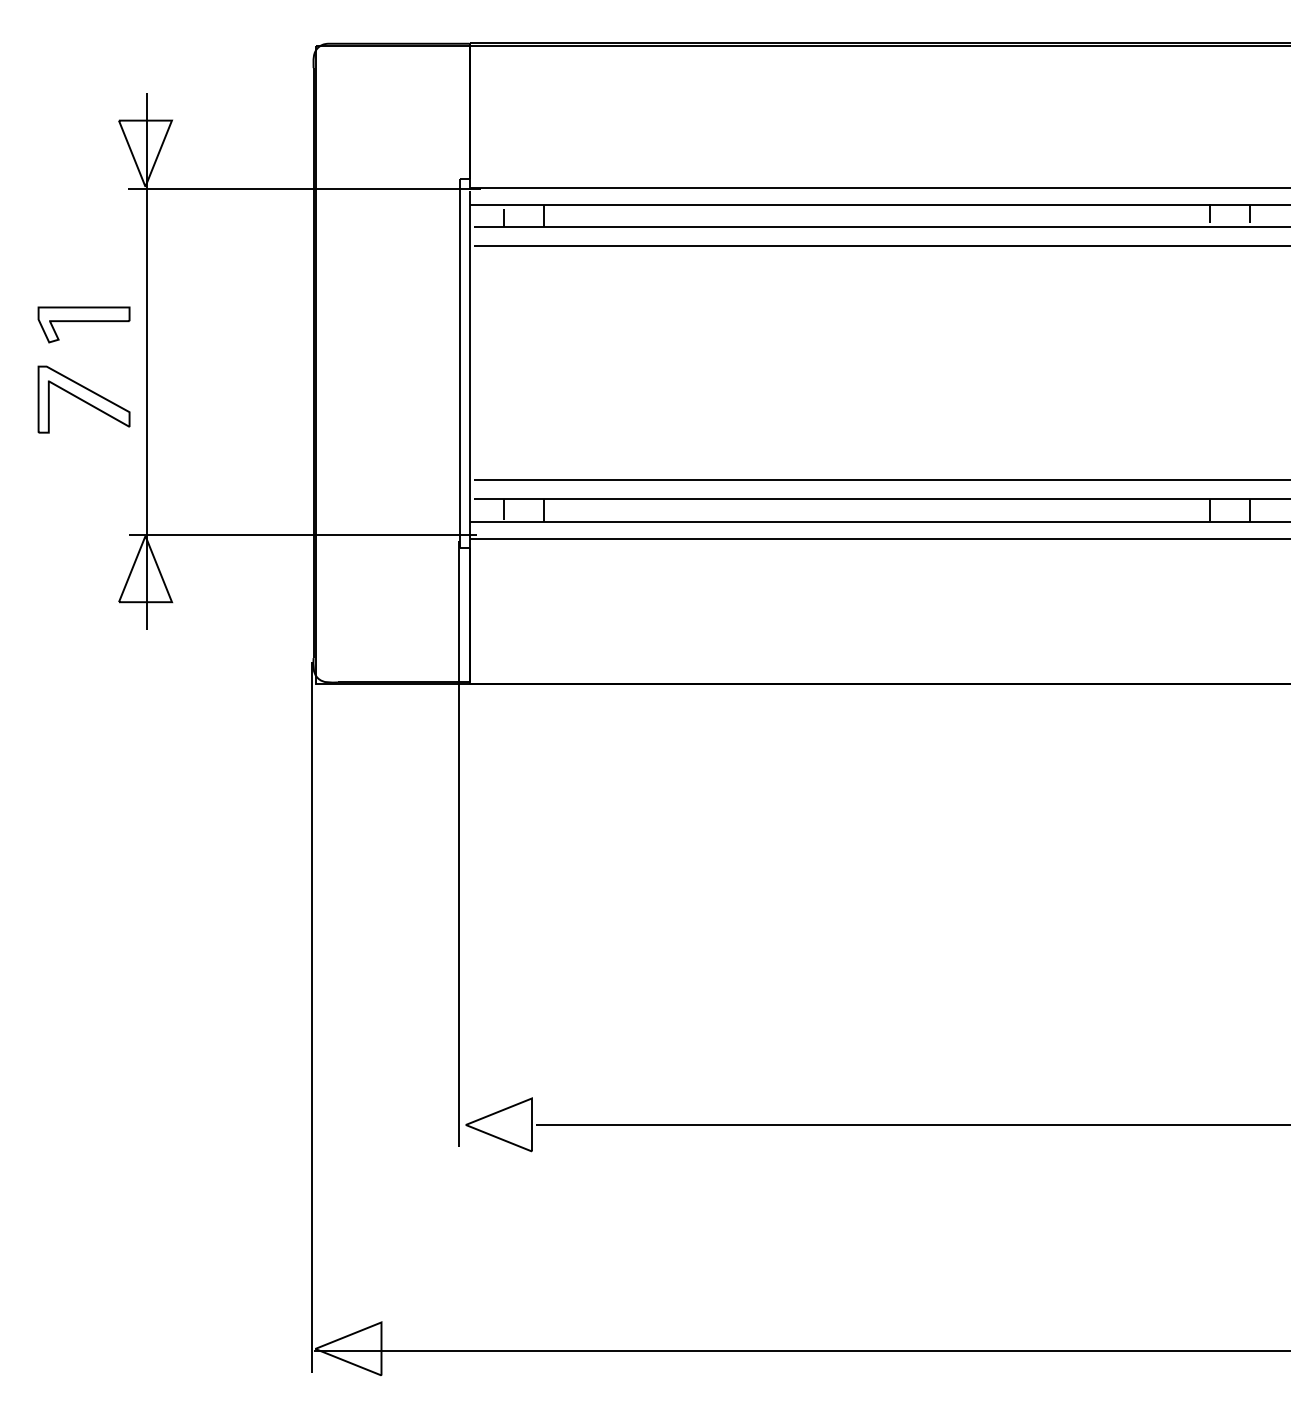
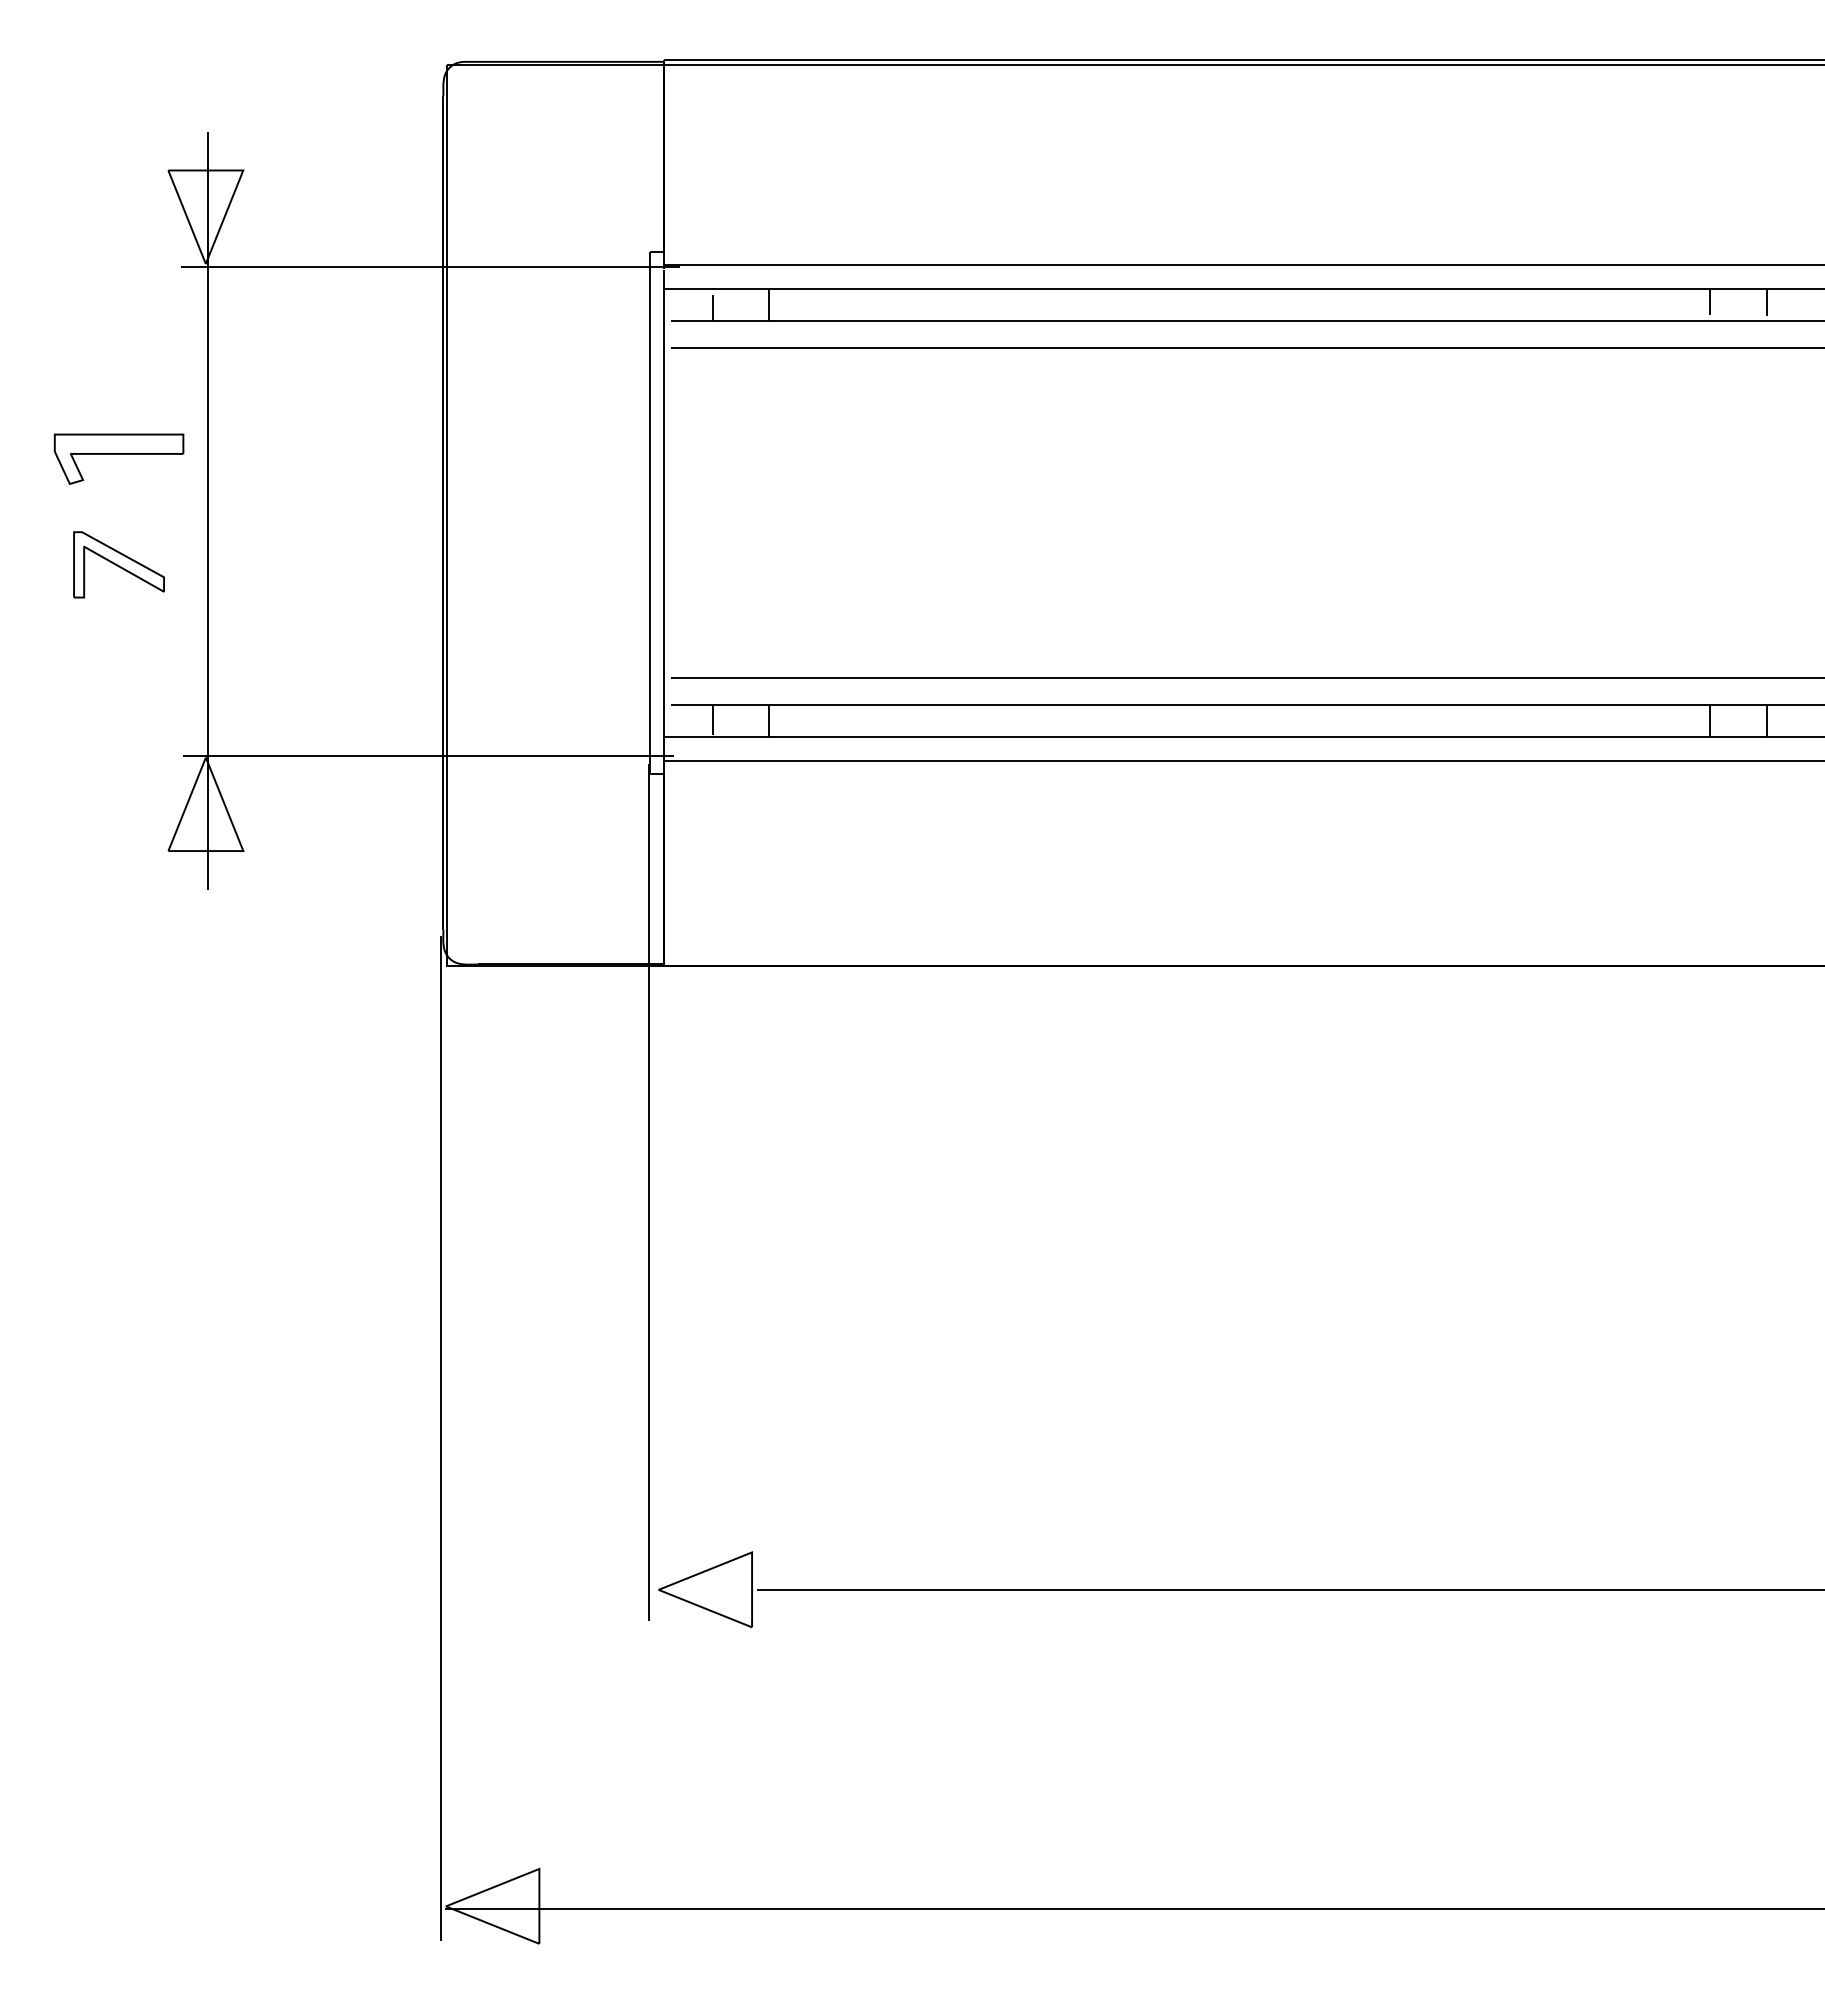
part: (83, 399) -> (118, 564), size x0.7

